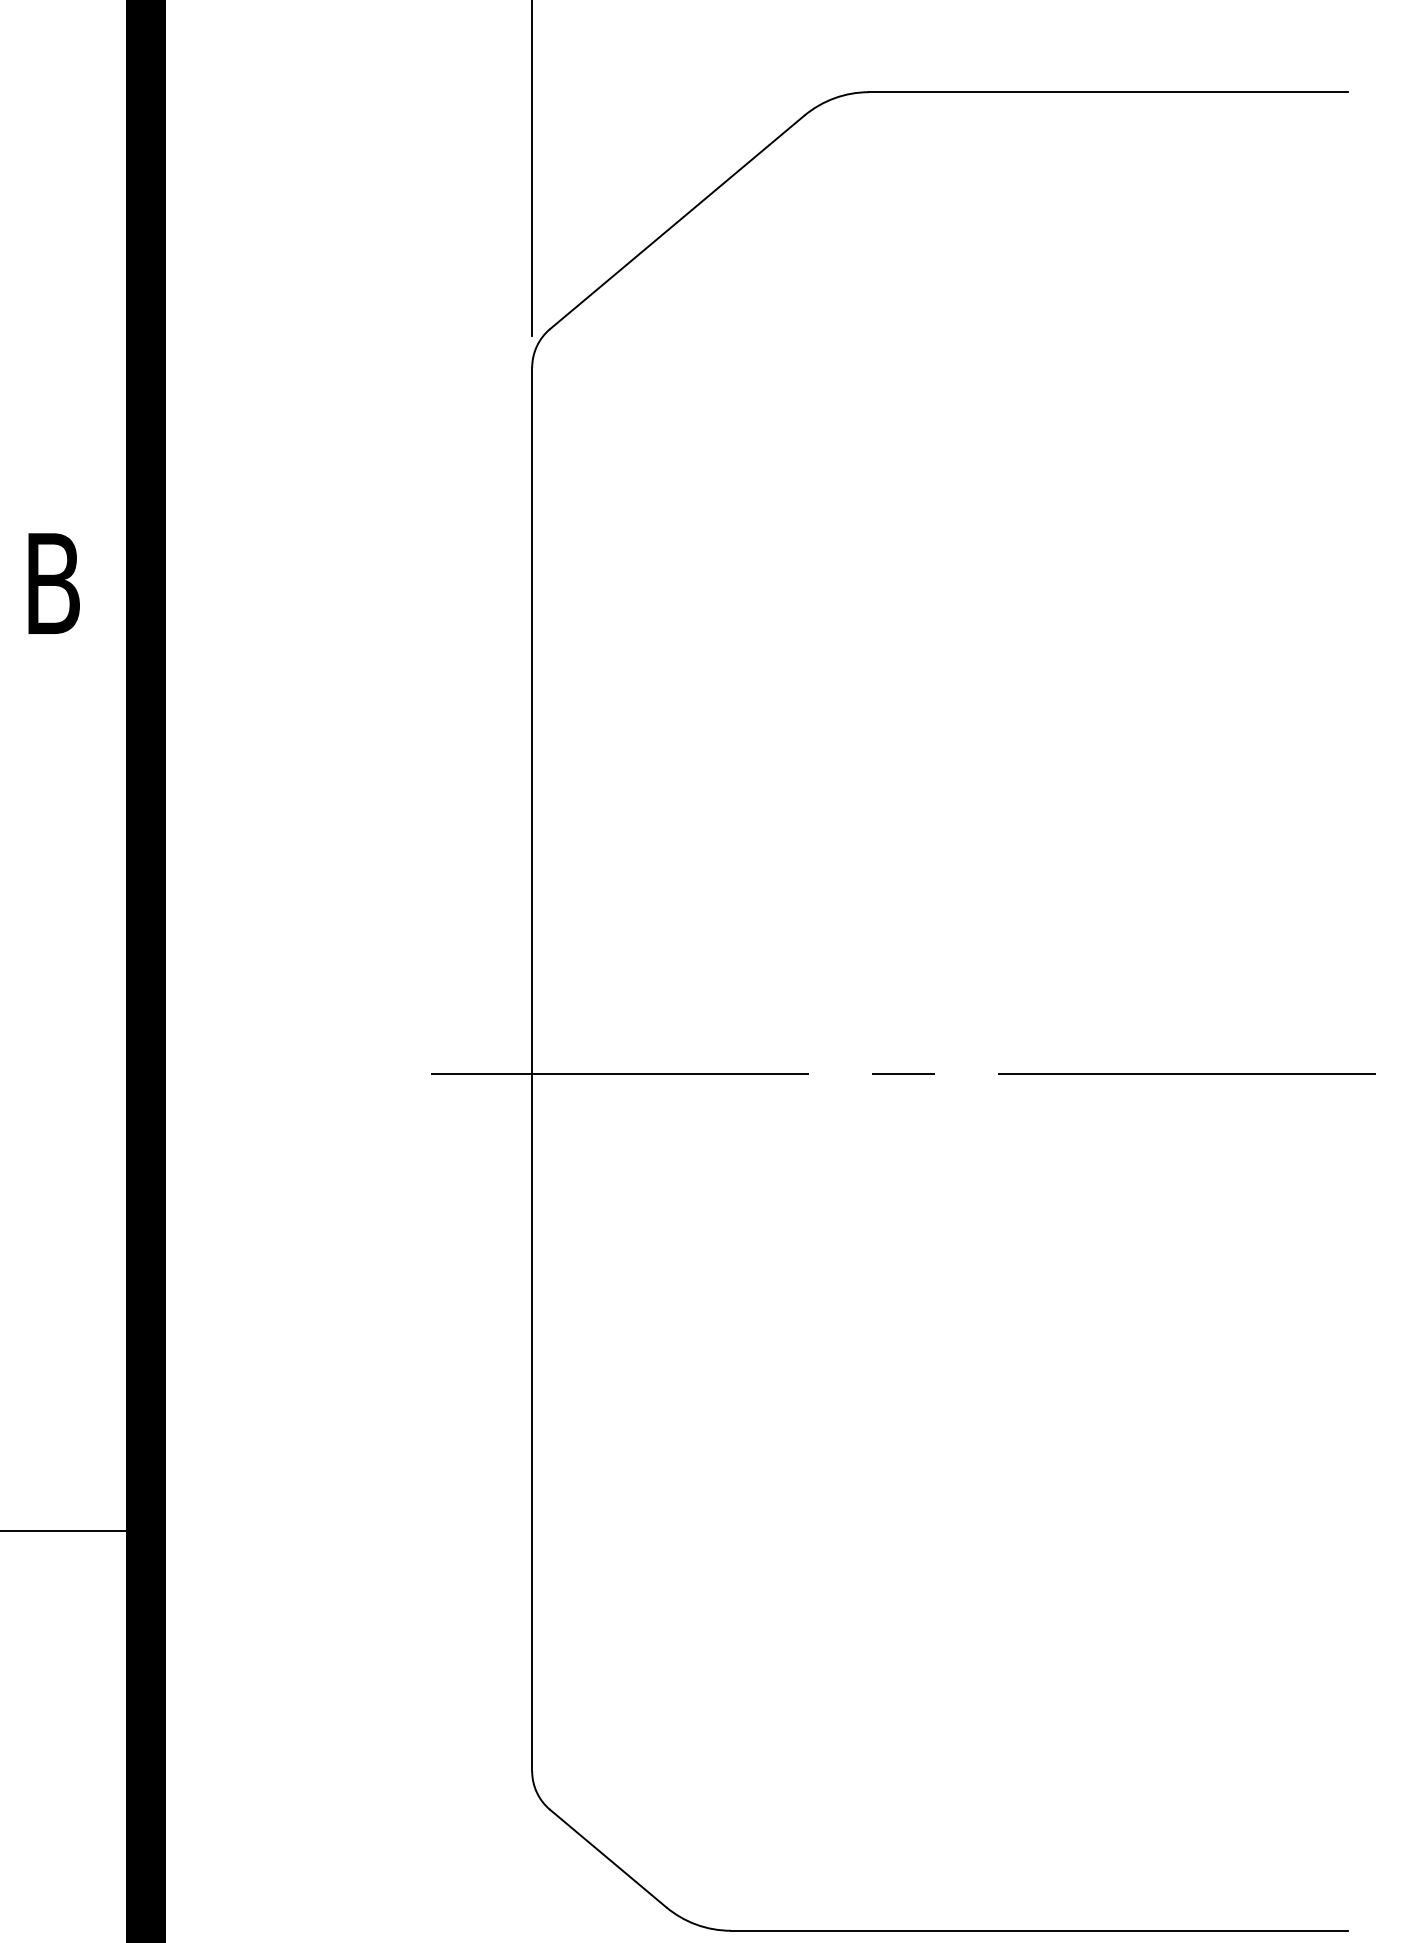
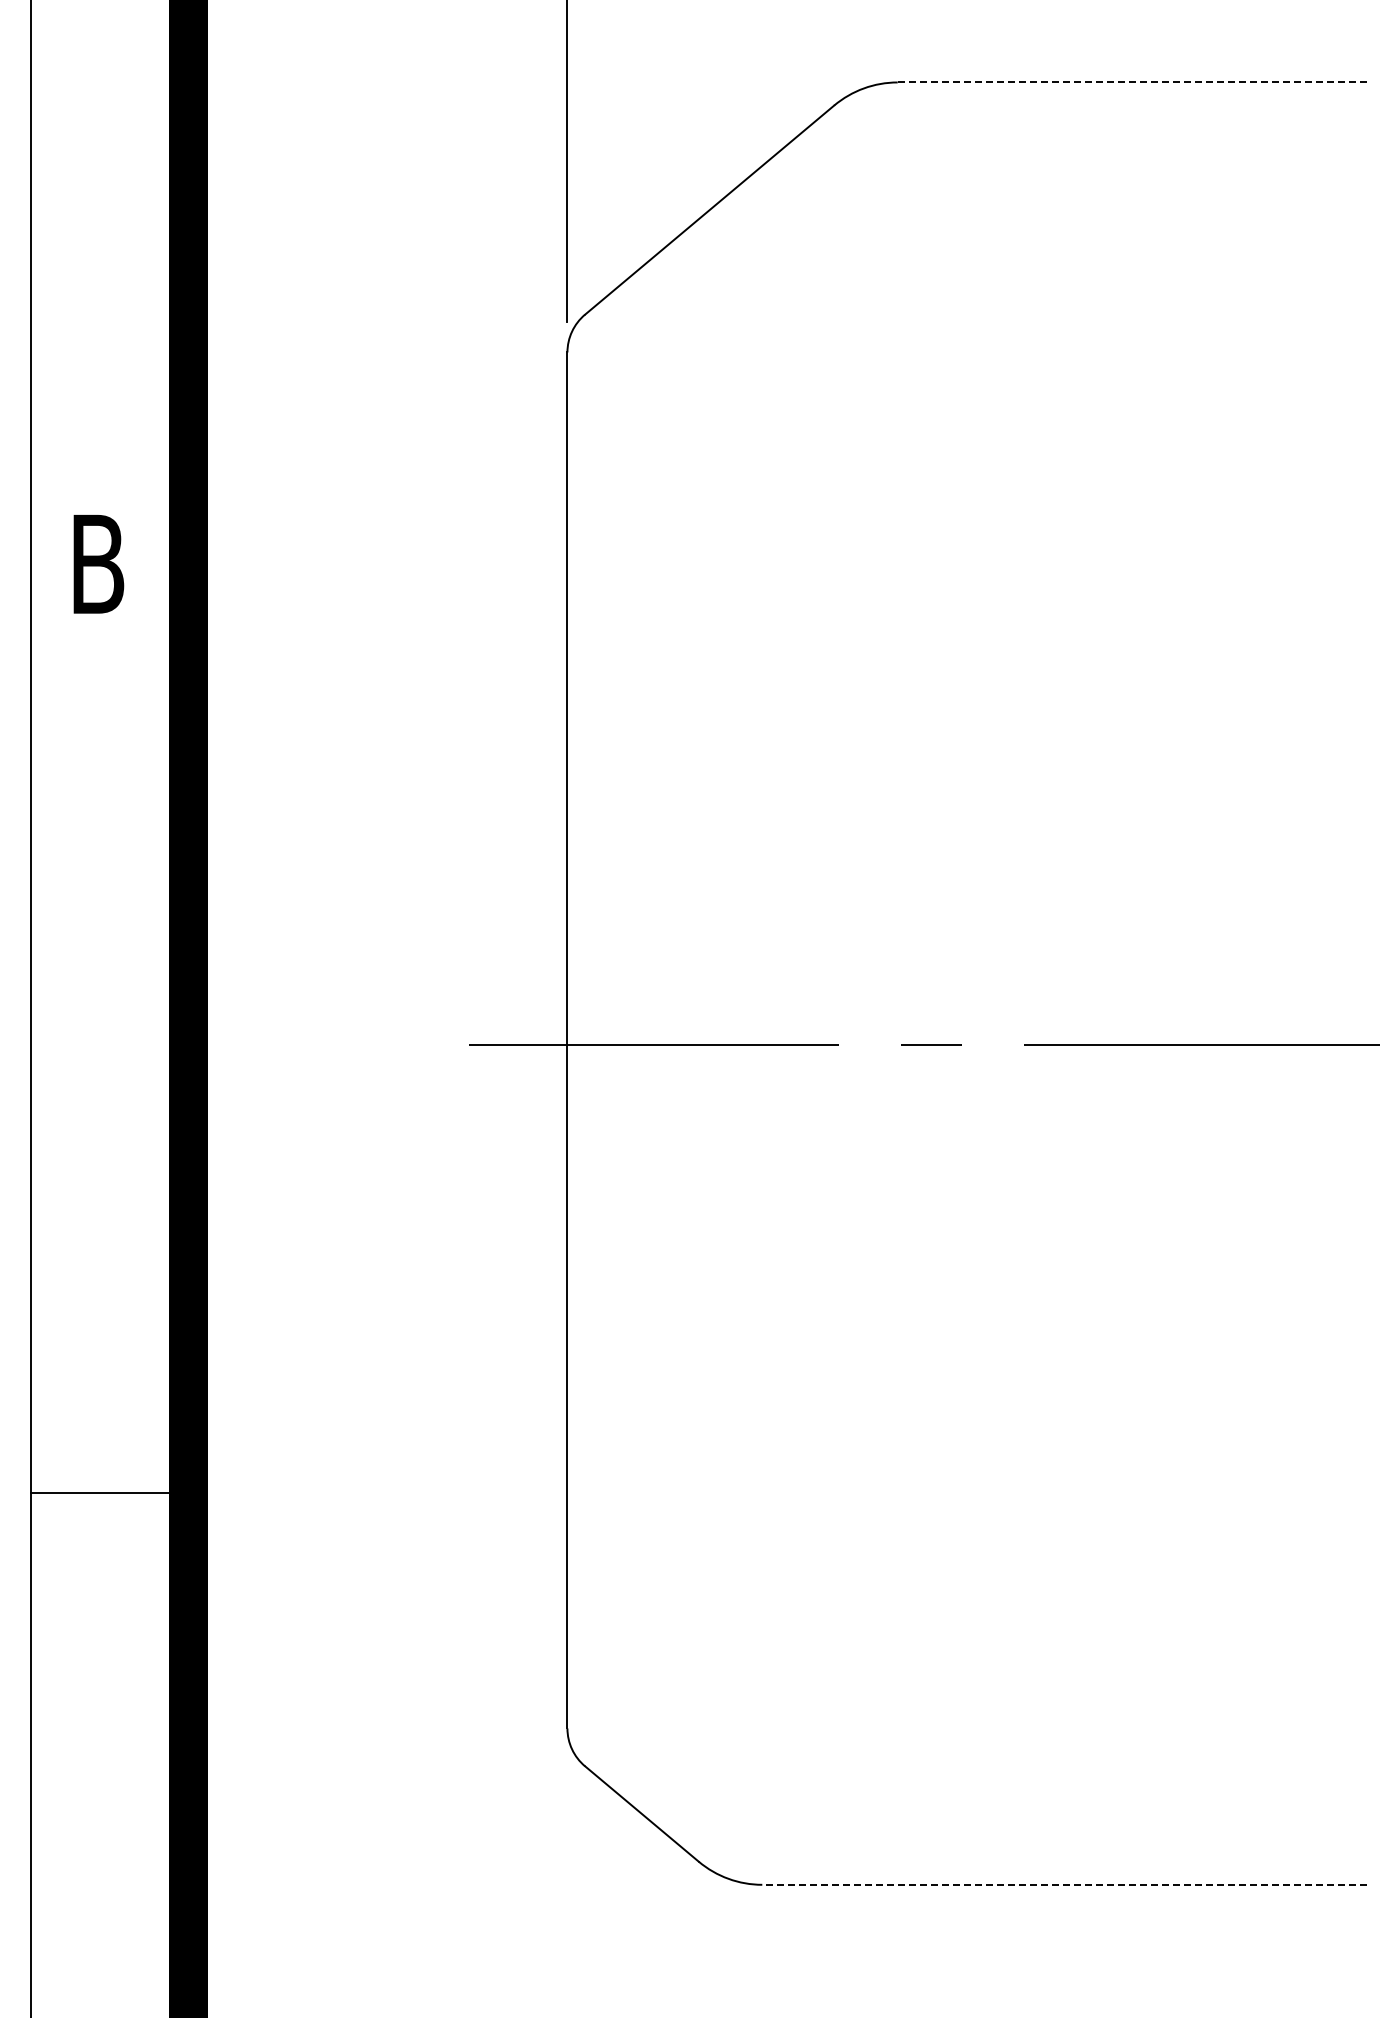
line: (1108, 92) -> (1132, 82), solid -> dashed
line: (1039, 1930) -> (1064, 1884), solid -> dashed

